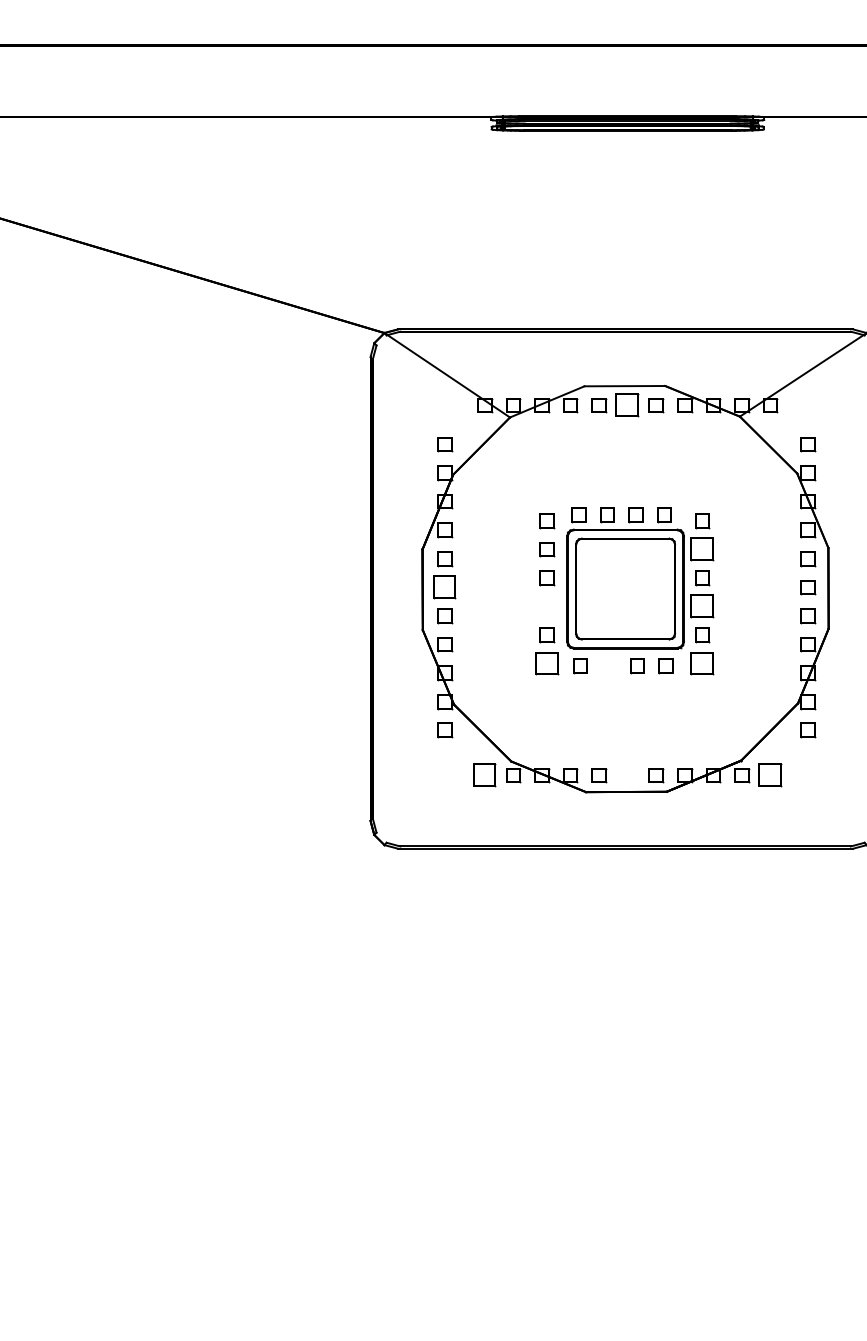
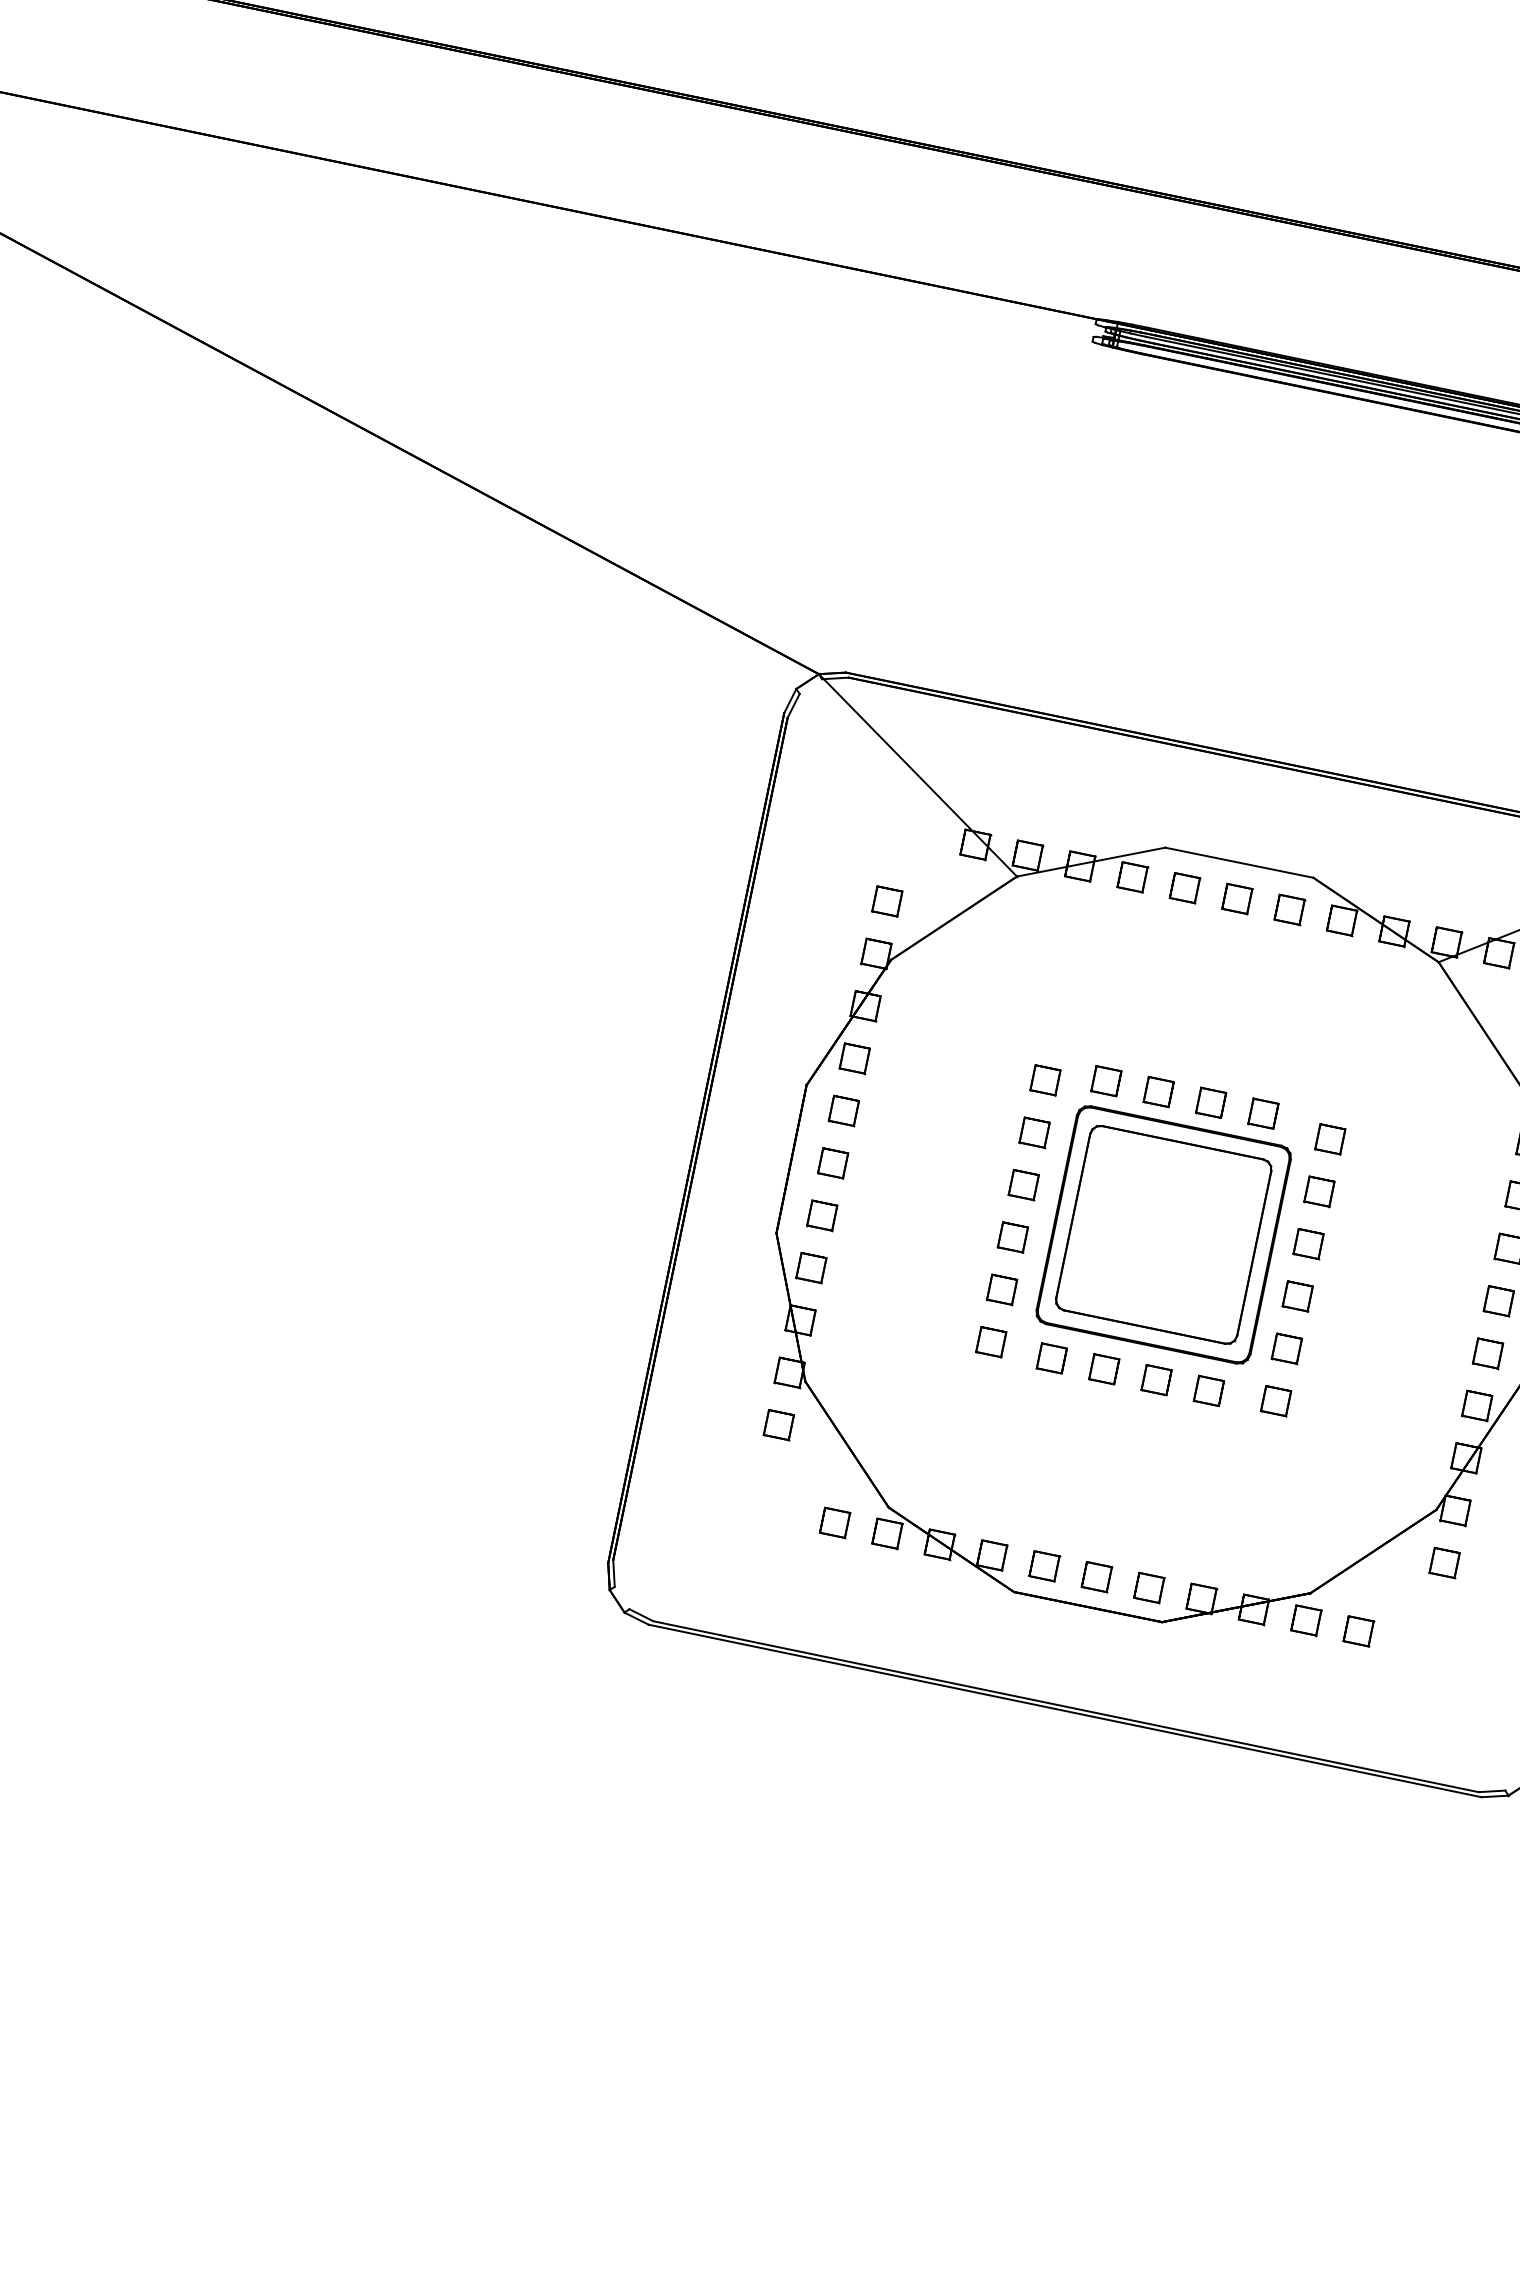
part: (628, 405) -> (1238, 899), size x0.62
part: (702, 549) -> (1319, 1191), size x0.62
part: (445, 587) -> (834, 1163), size x0.62
part: (547, 607) -> (1013, 1239), added
part: (702, 607) -> (1297, 1297), size x0.62
part: (547, 664) -> (991, 1343), size x0.62
part: (702, 664) -> (1275, 1402), size x0.62
part: (608, 666) -> (1102, 1370), added
part: (485, 775) -> (836, 1523), size x0.62
part: (628, 775) -> (1098, 1577), added
part: (770, 775) -> (1358, 1631), size x0.62

